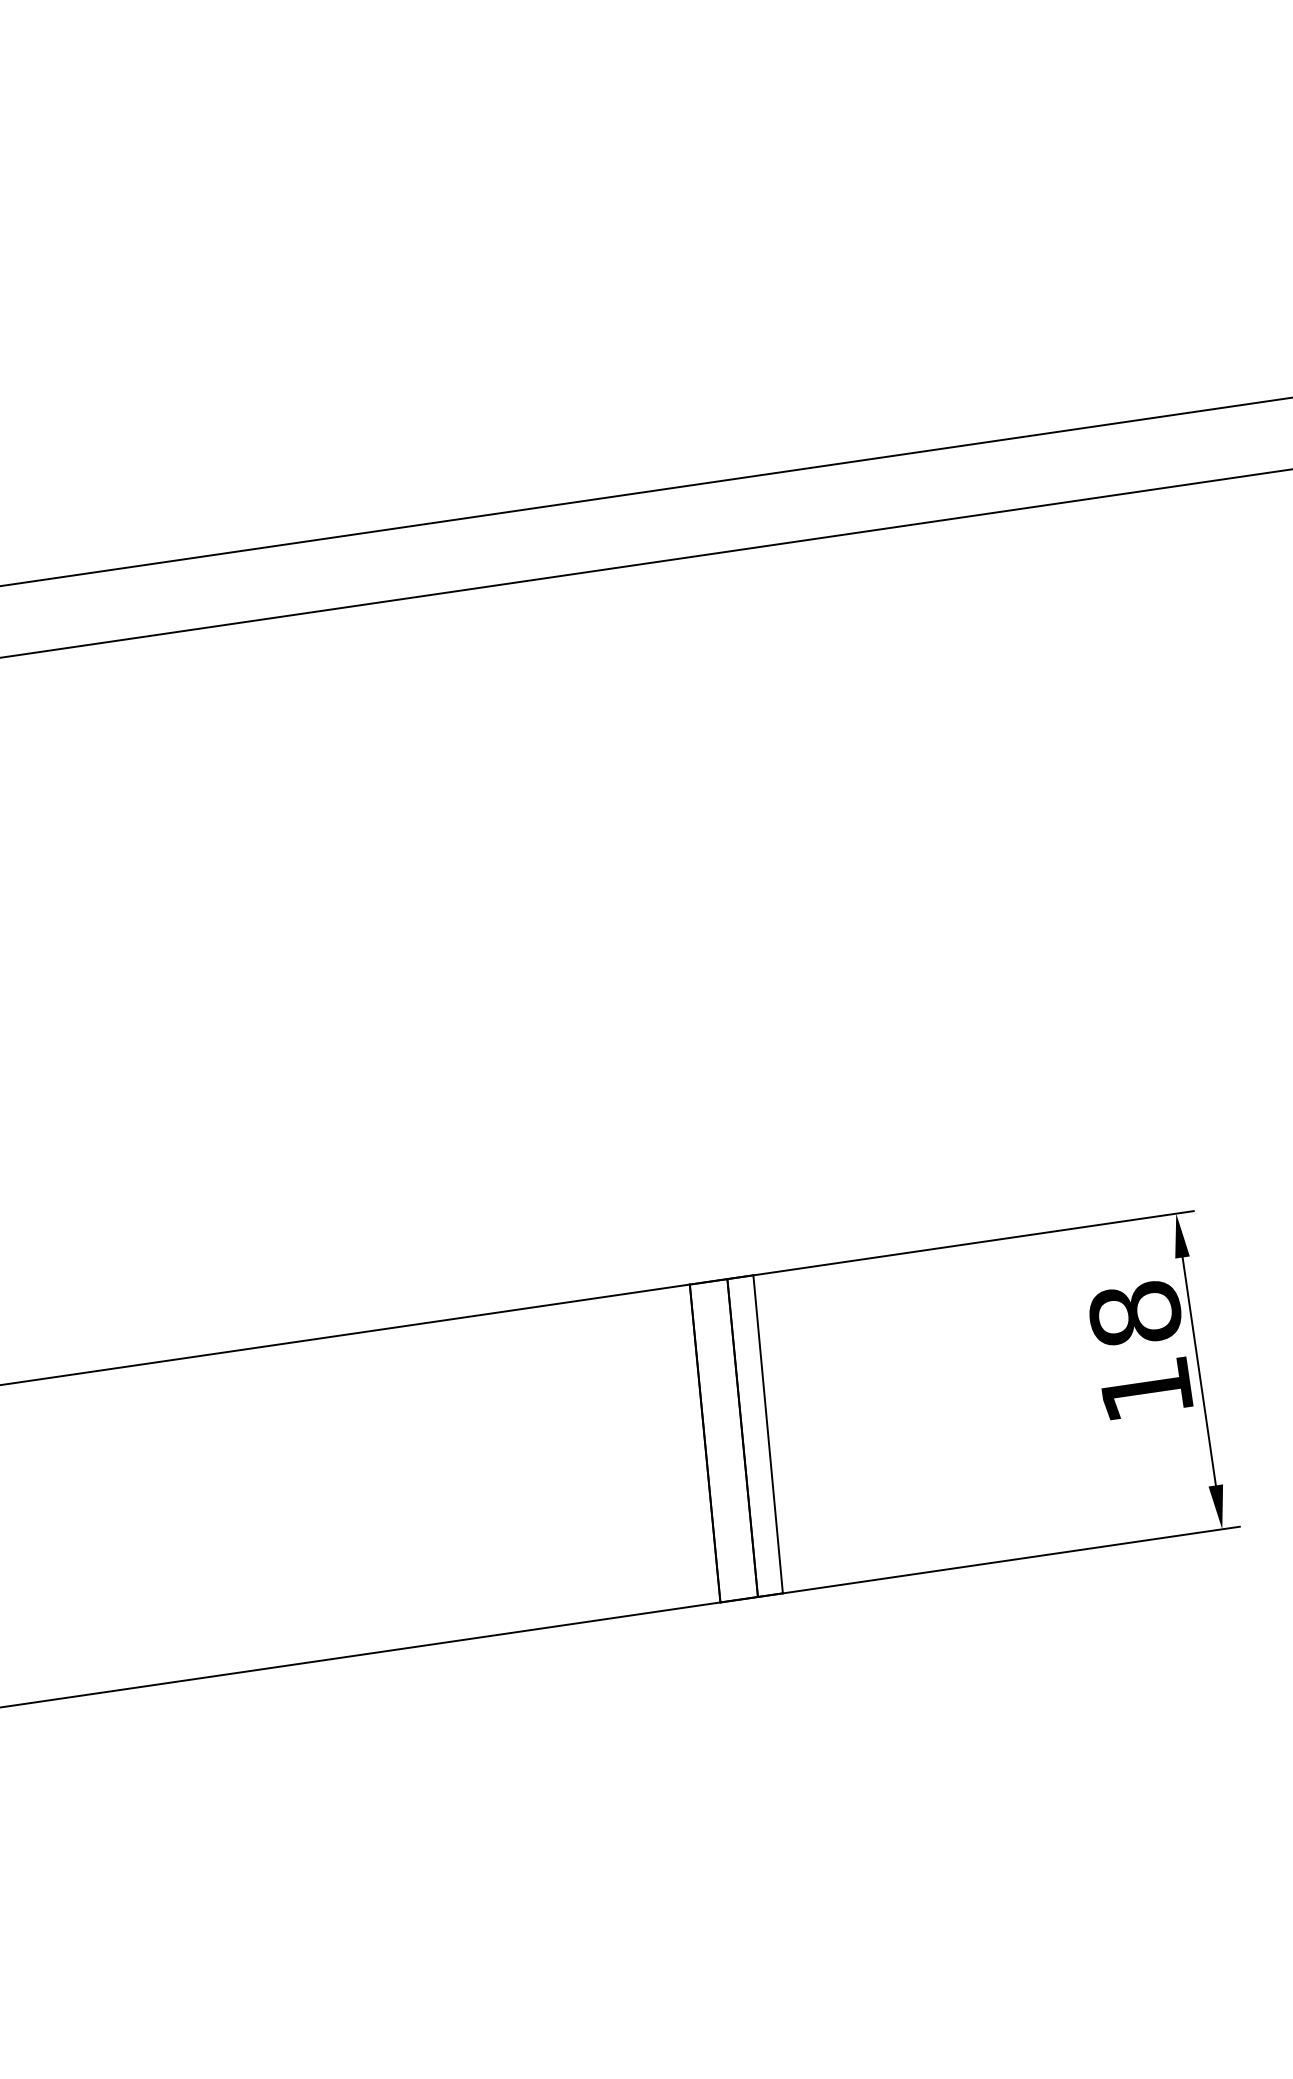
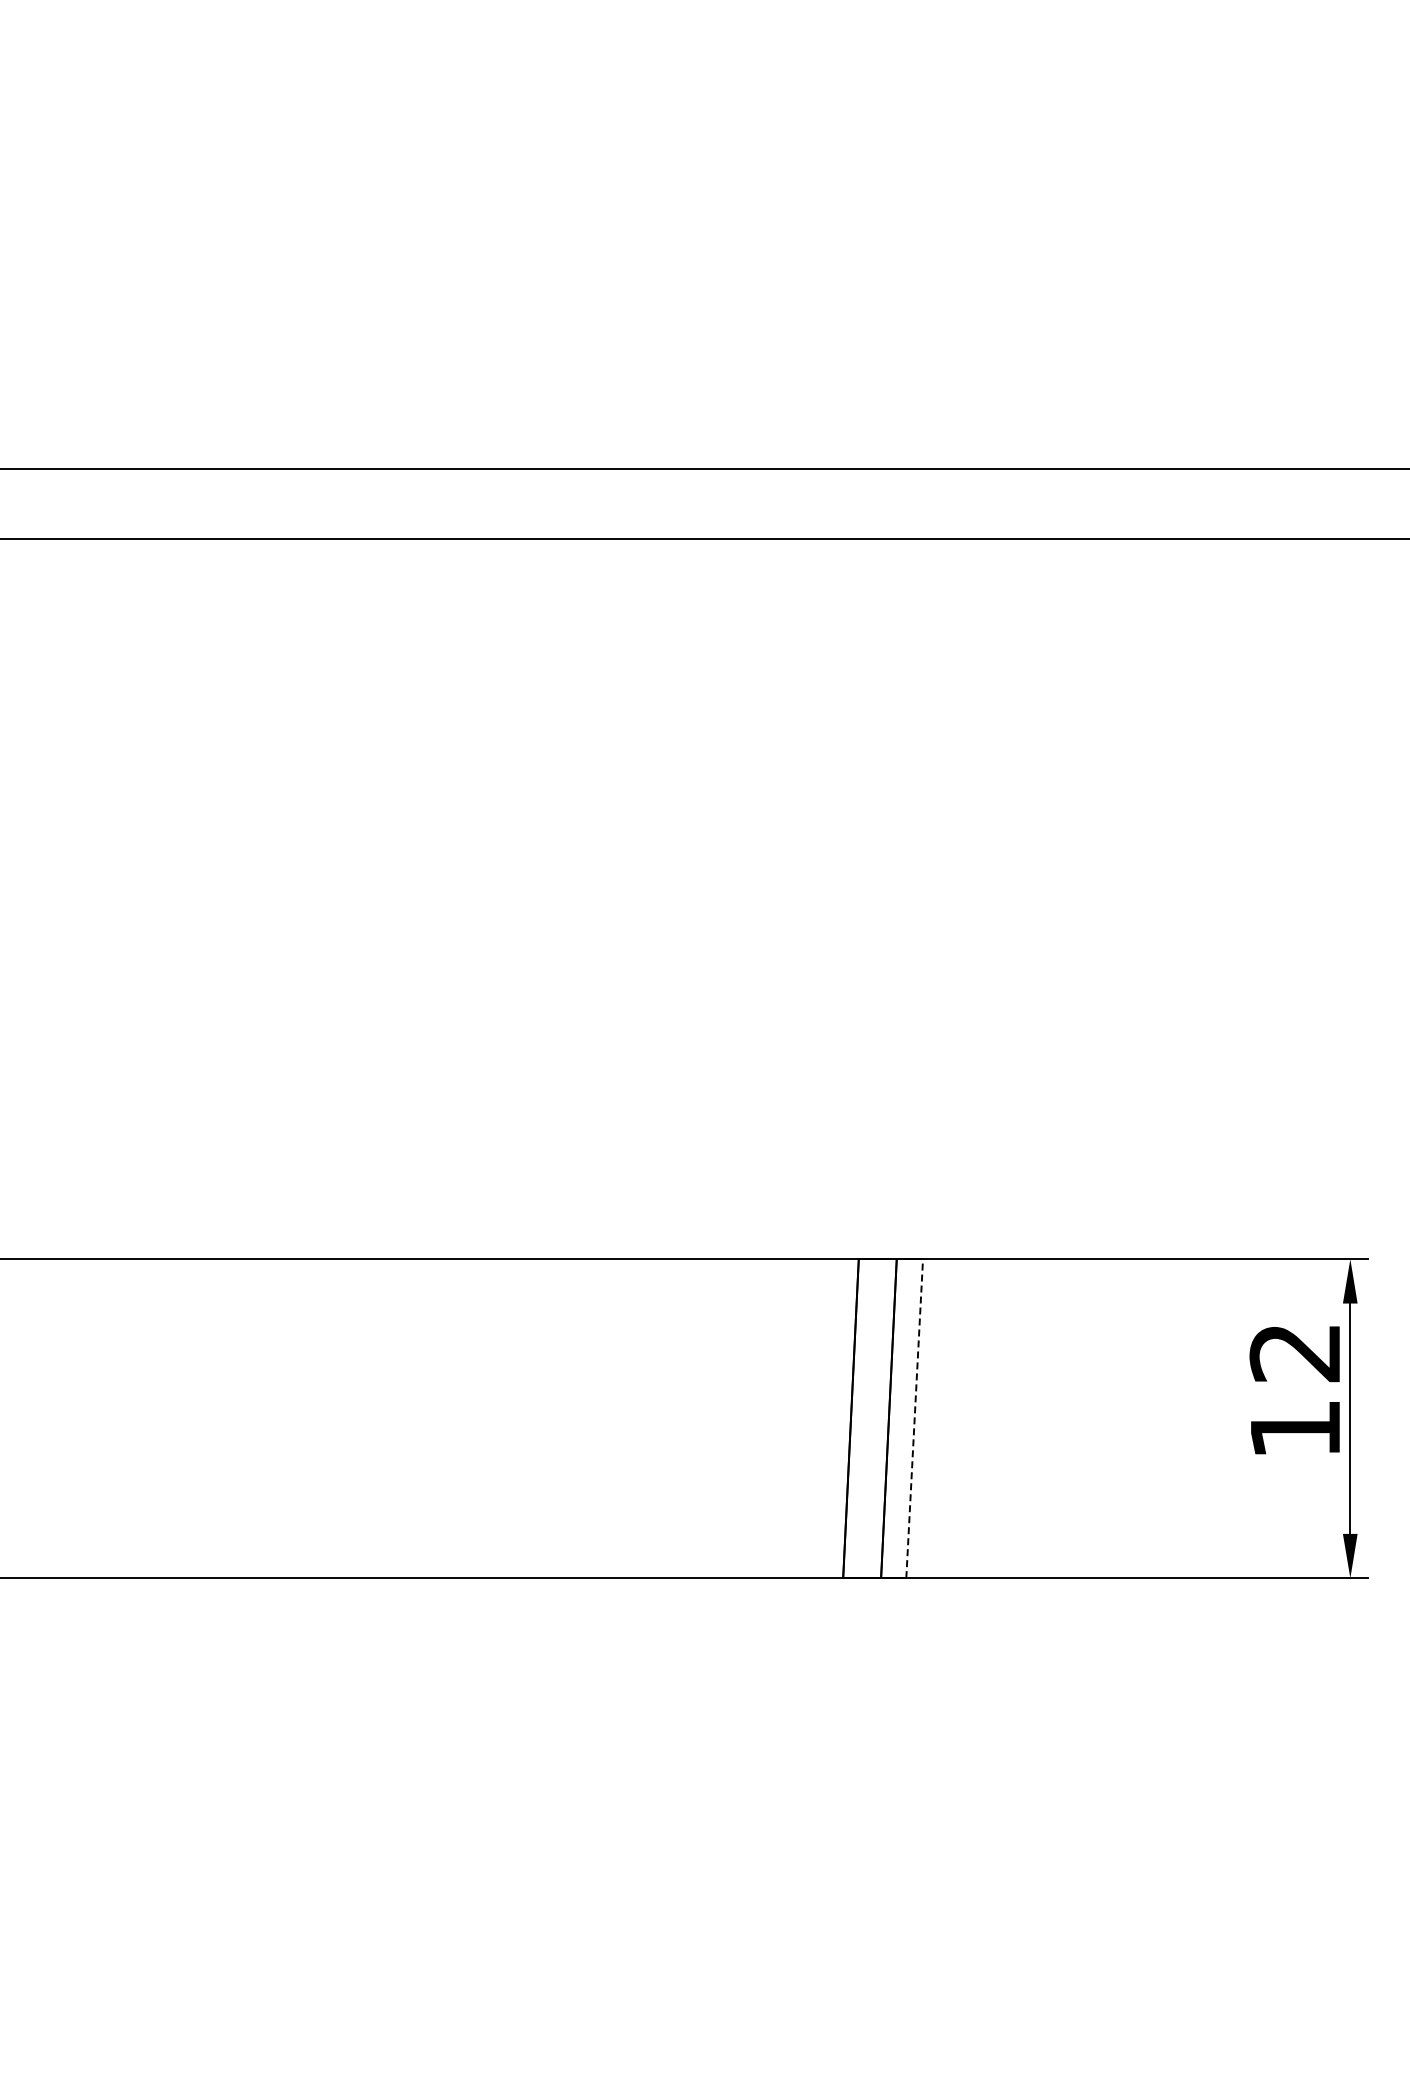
text: (1135, 1313) -> (1295, 1352), 18 -> 12
line: (767, 1434) -> (914, 1418), solid -> dashed

